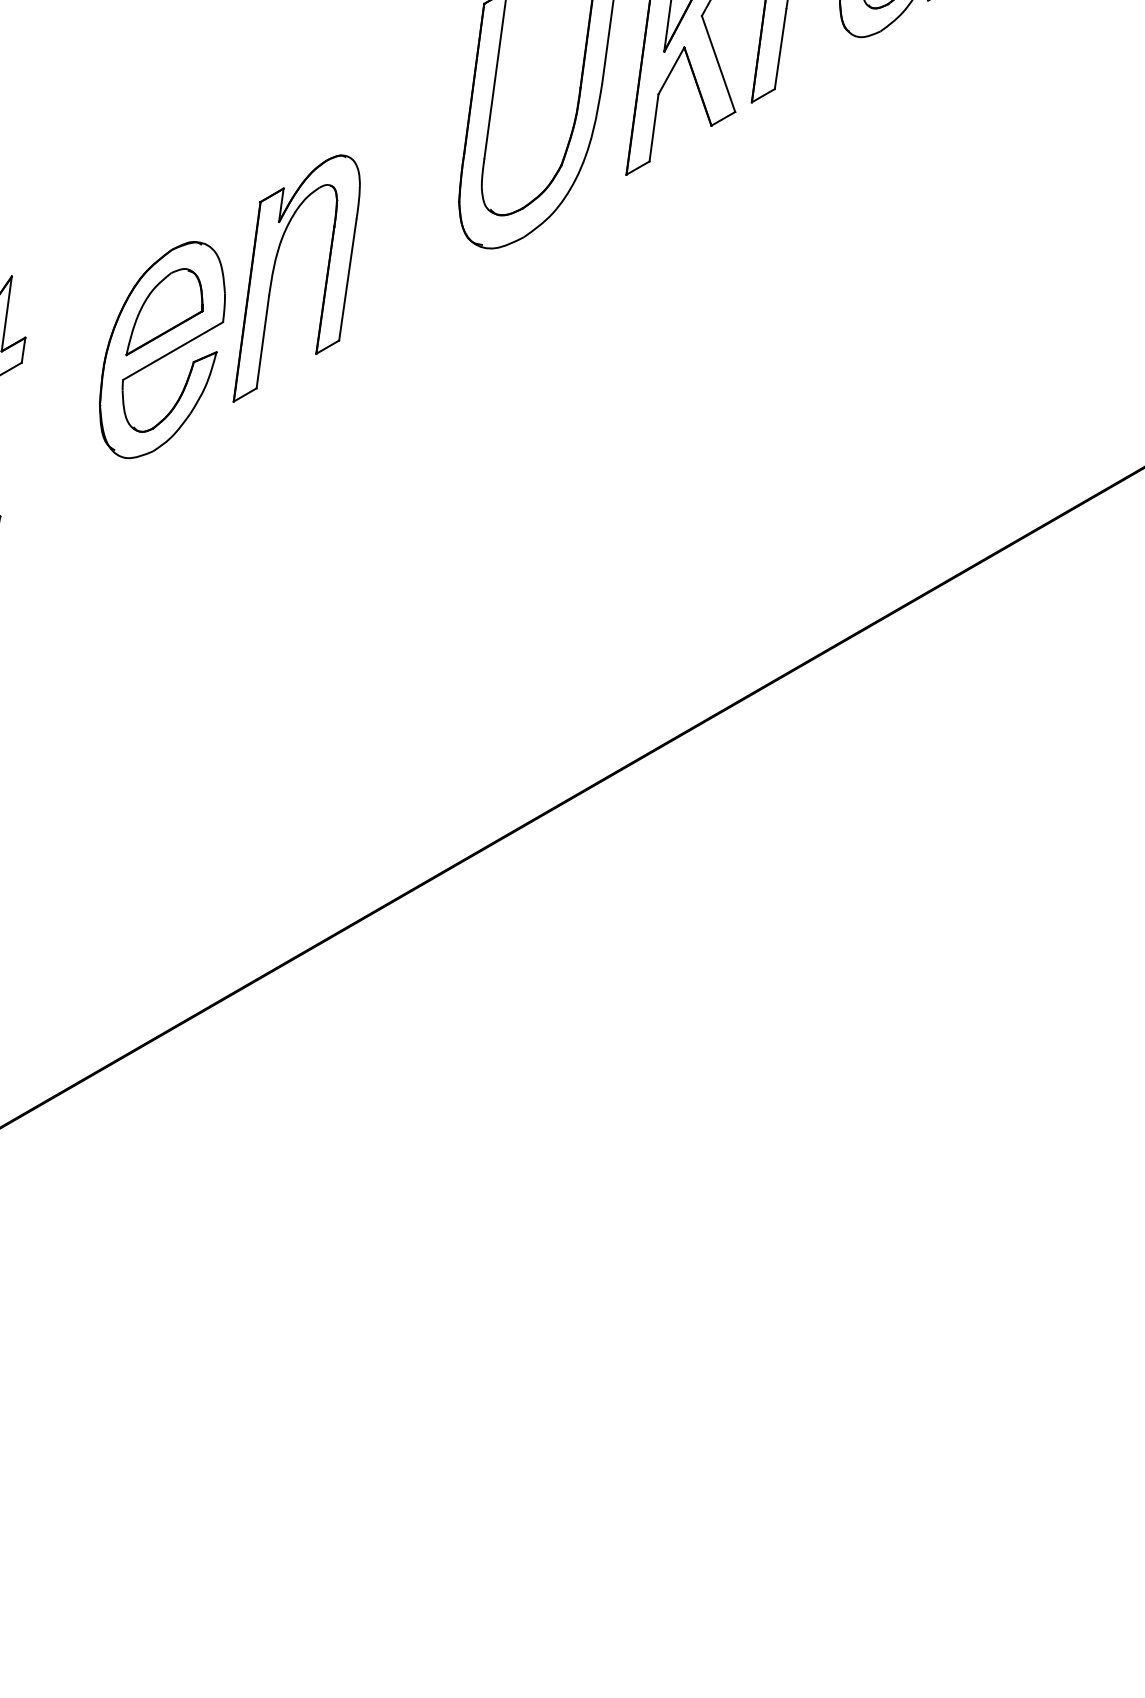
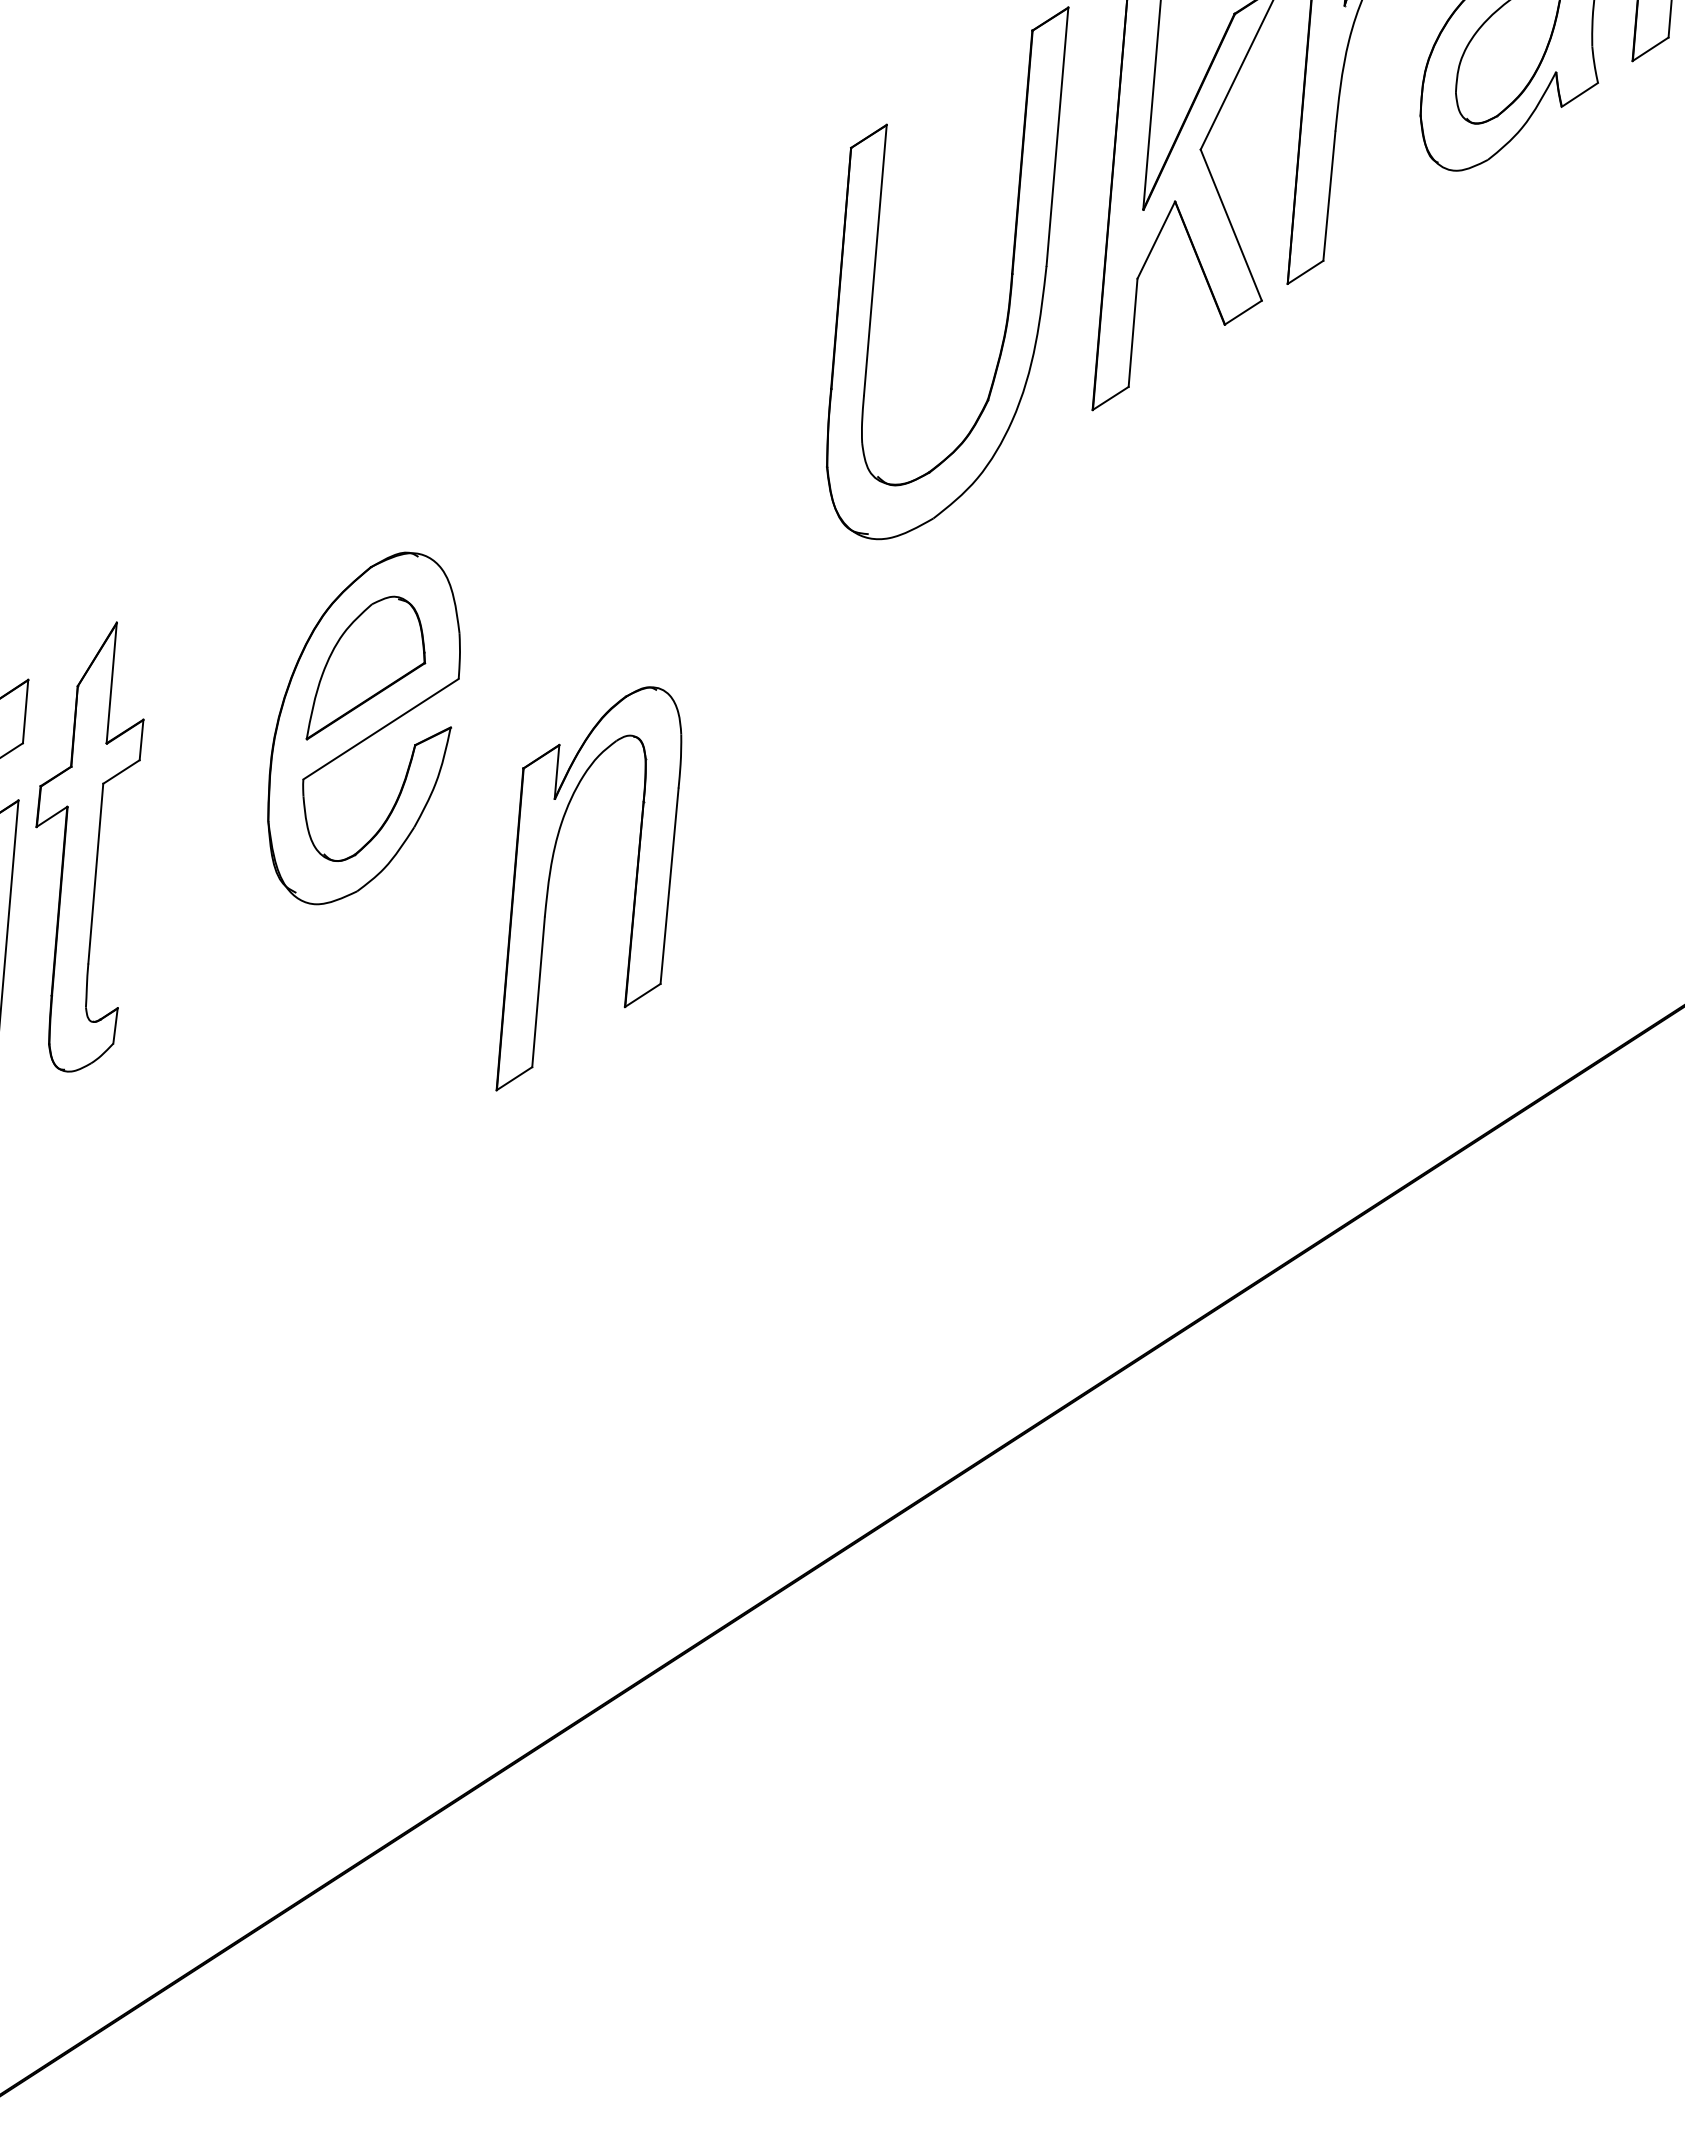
part: (273, 276) -> (550, 886), moved

